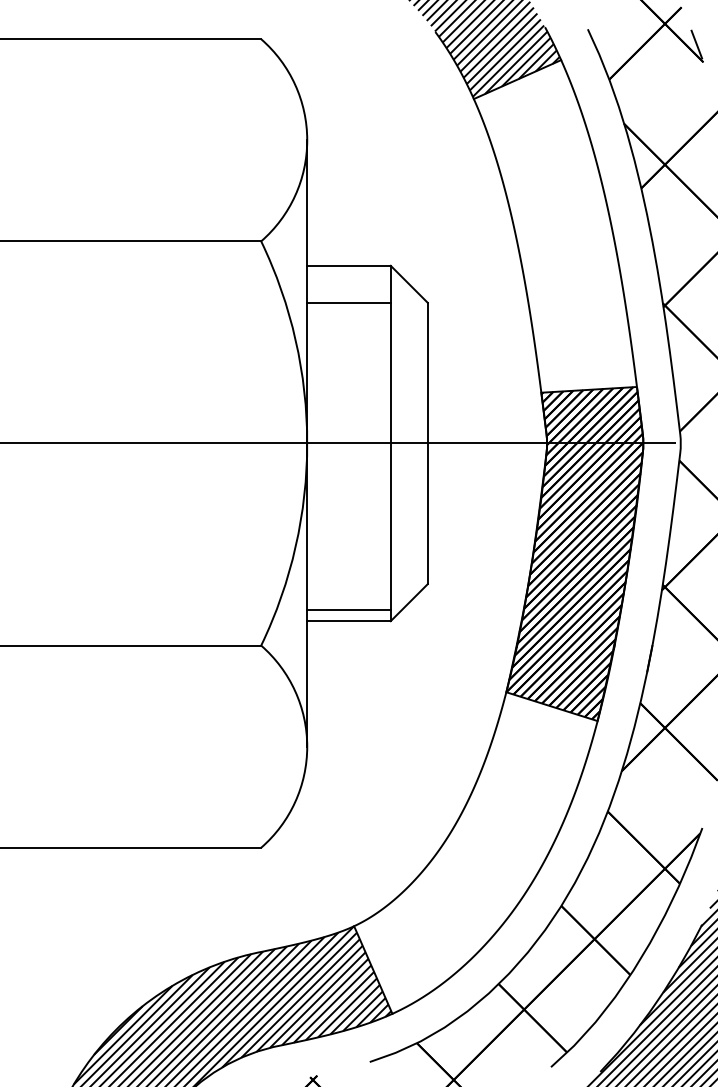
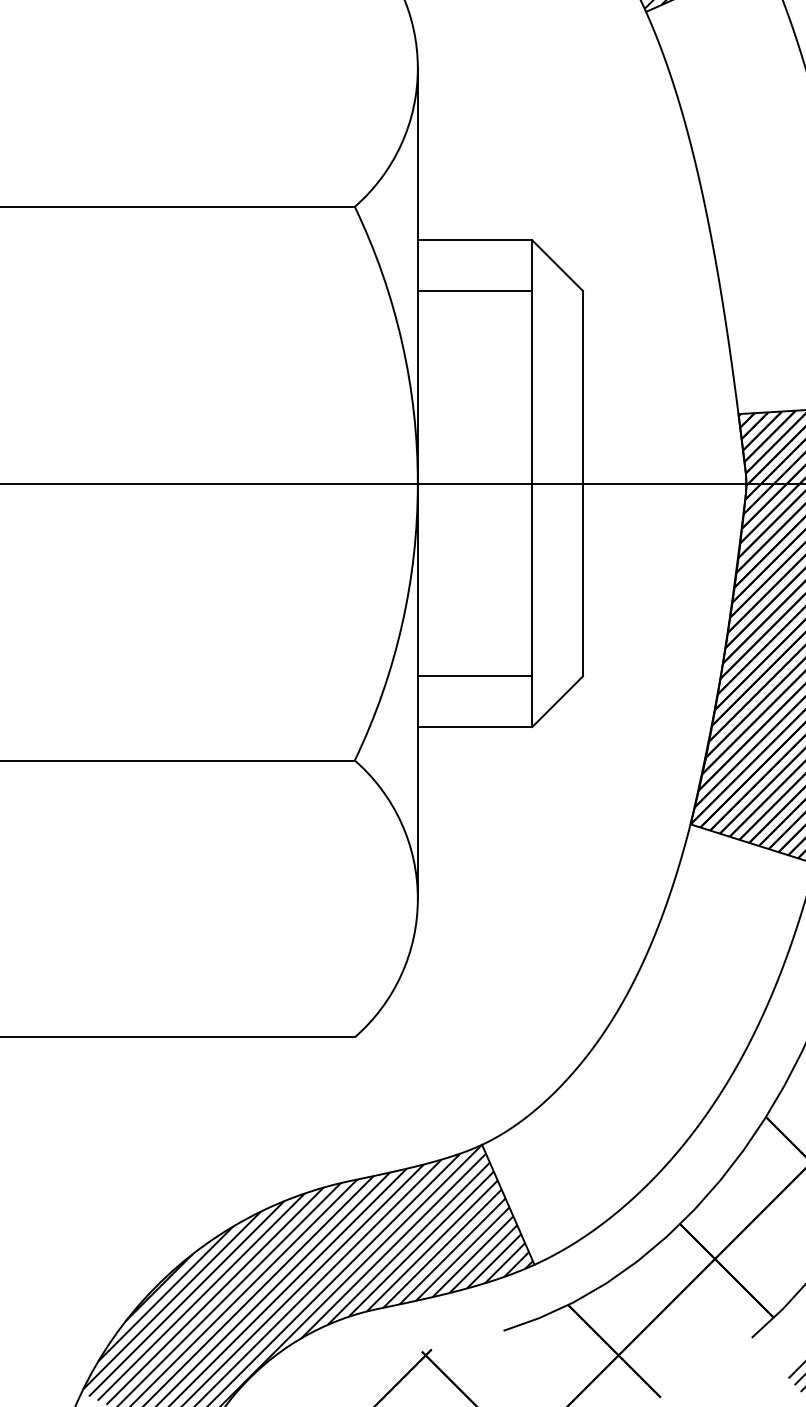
line: (348, 610) -> (474, 676), moved

